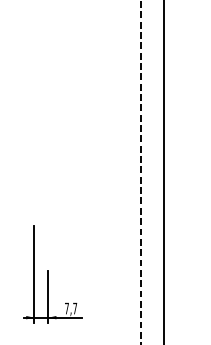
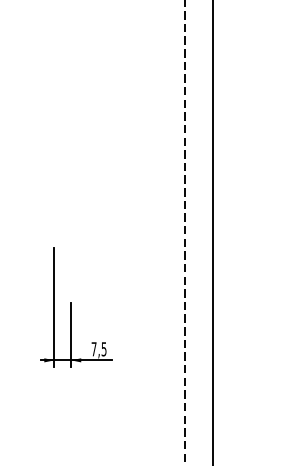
text: (74, 308) -> (103, 349), 7,7 -> 7,5

